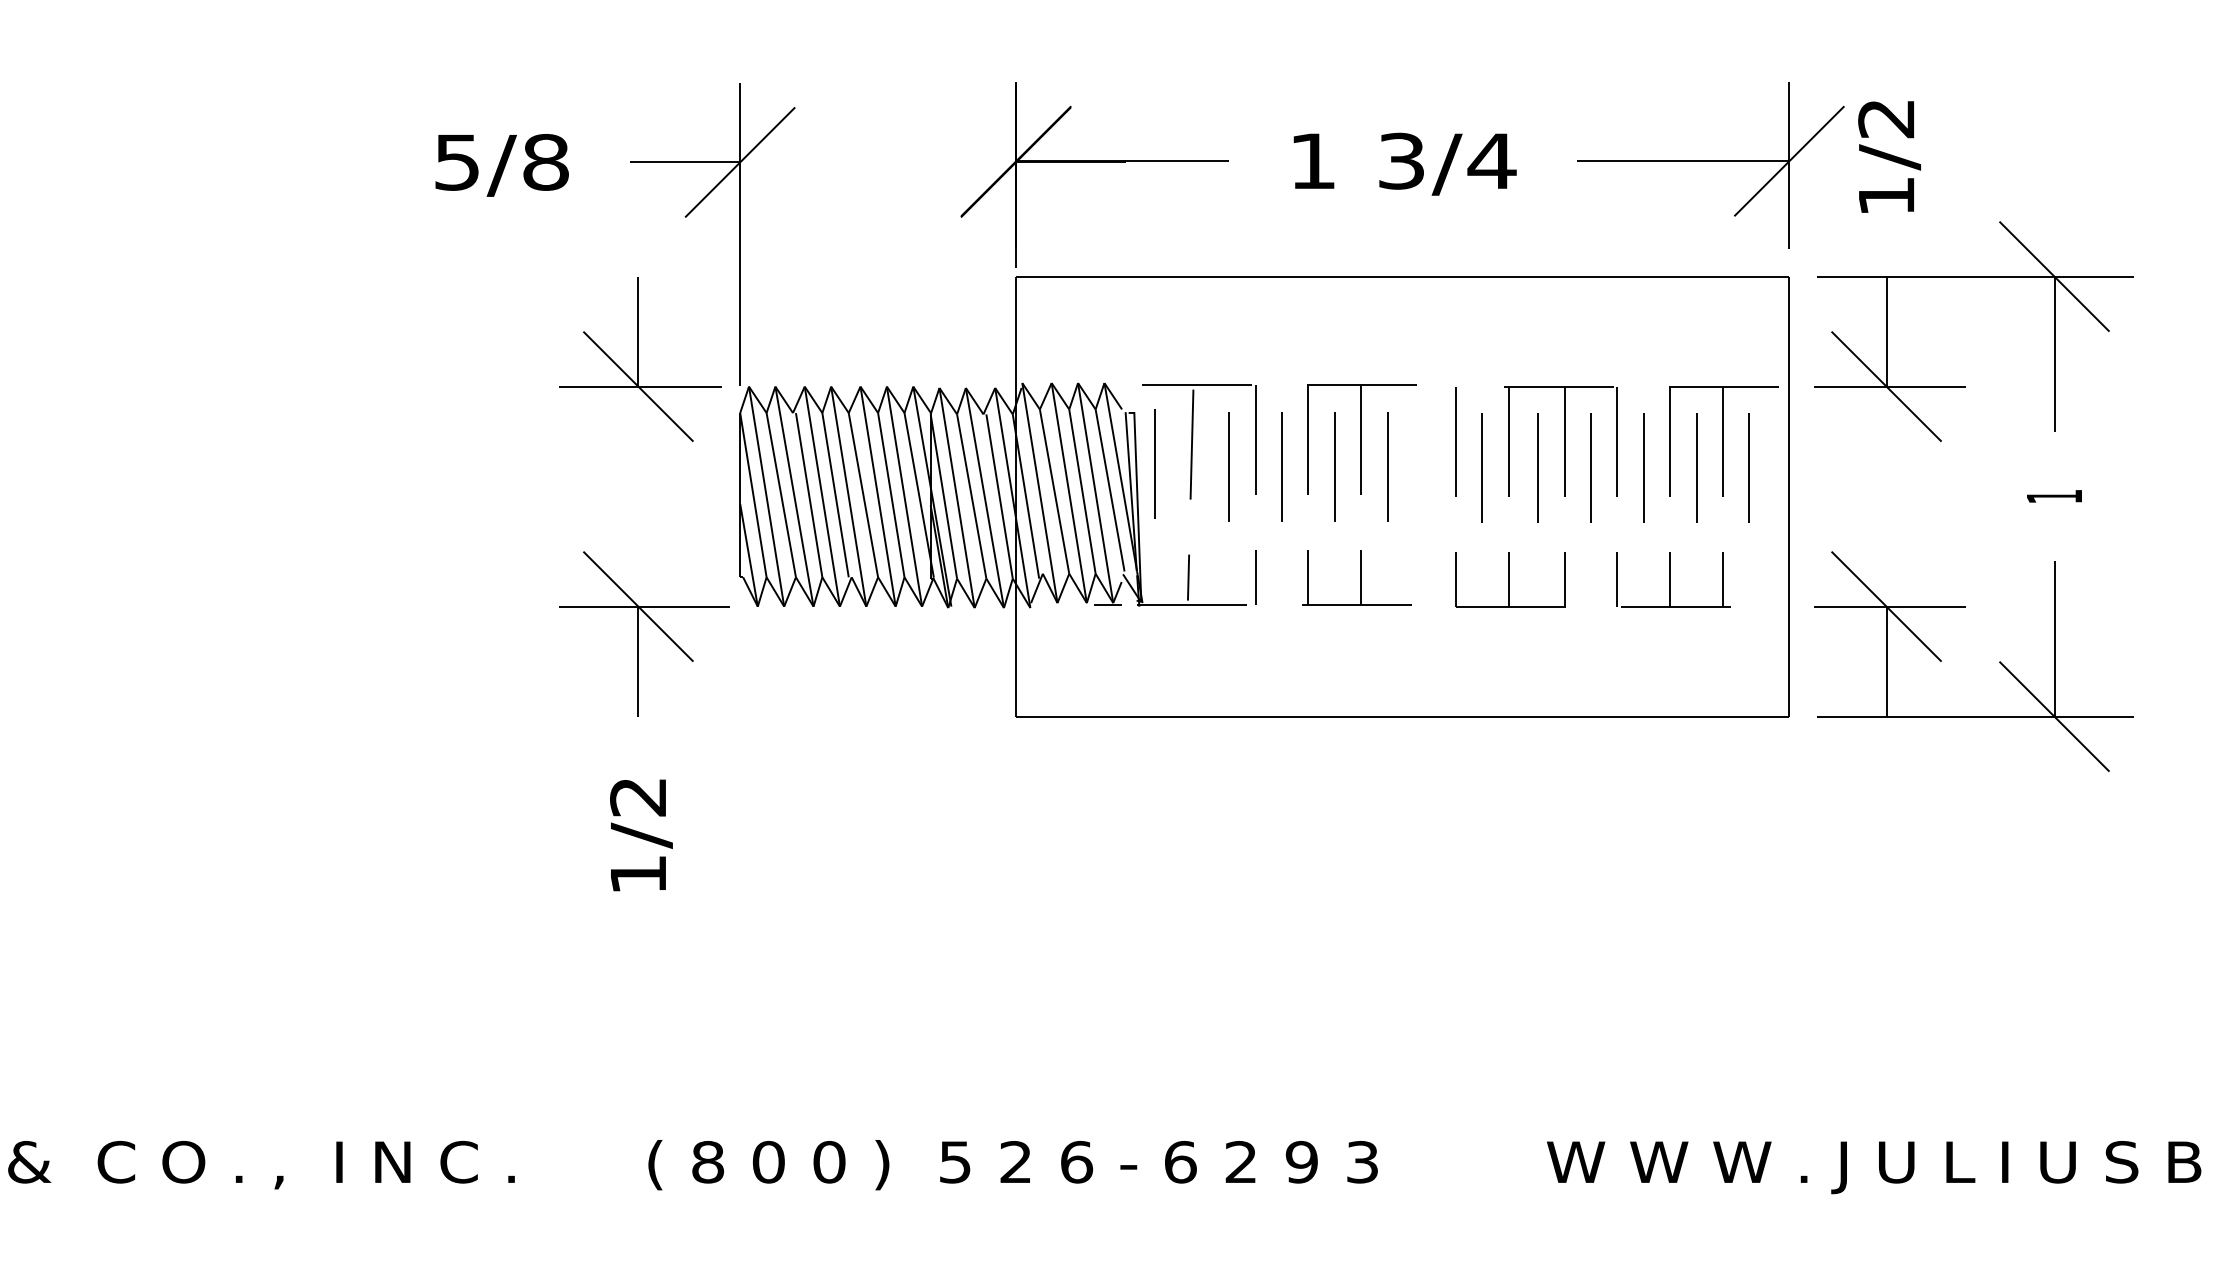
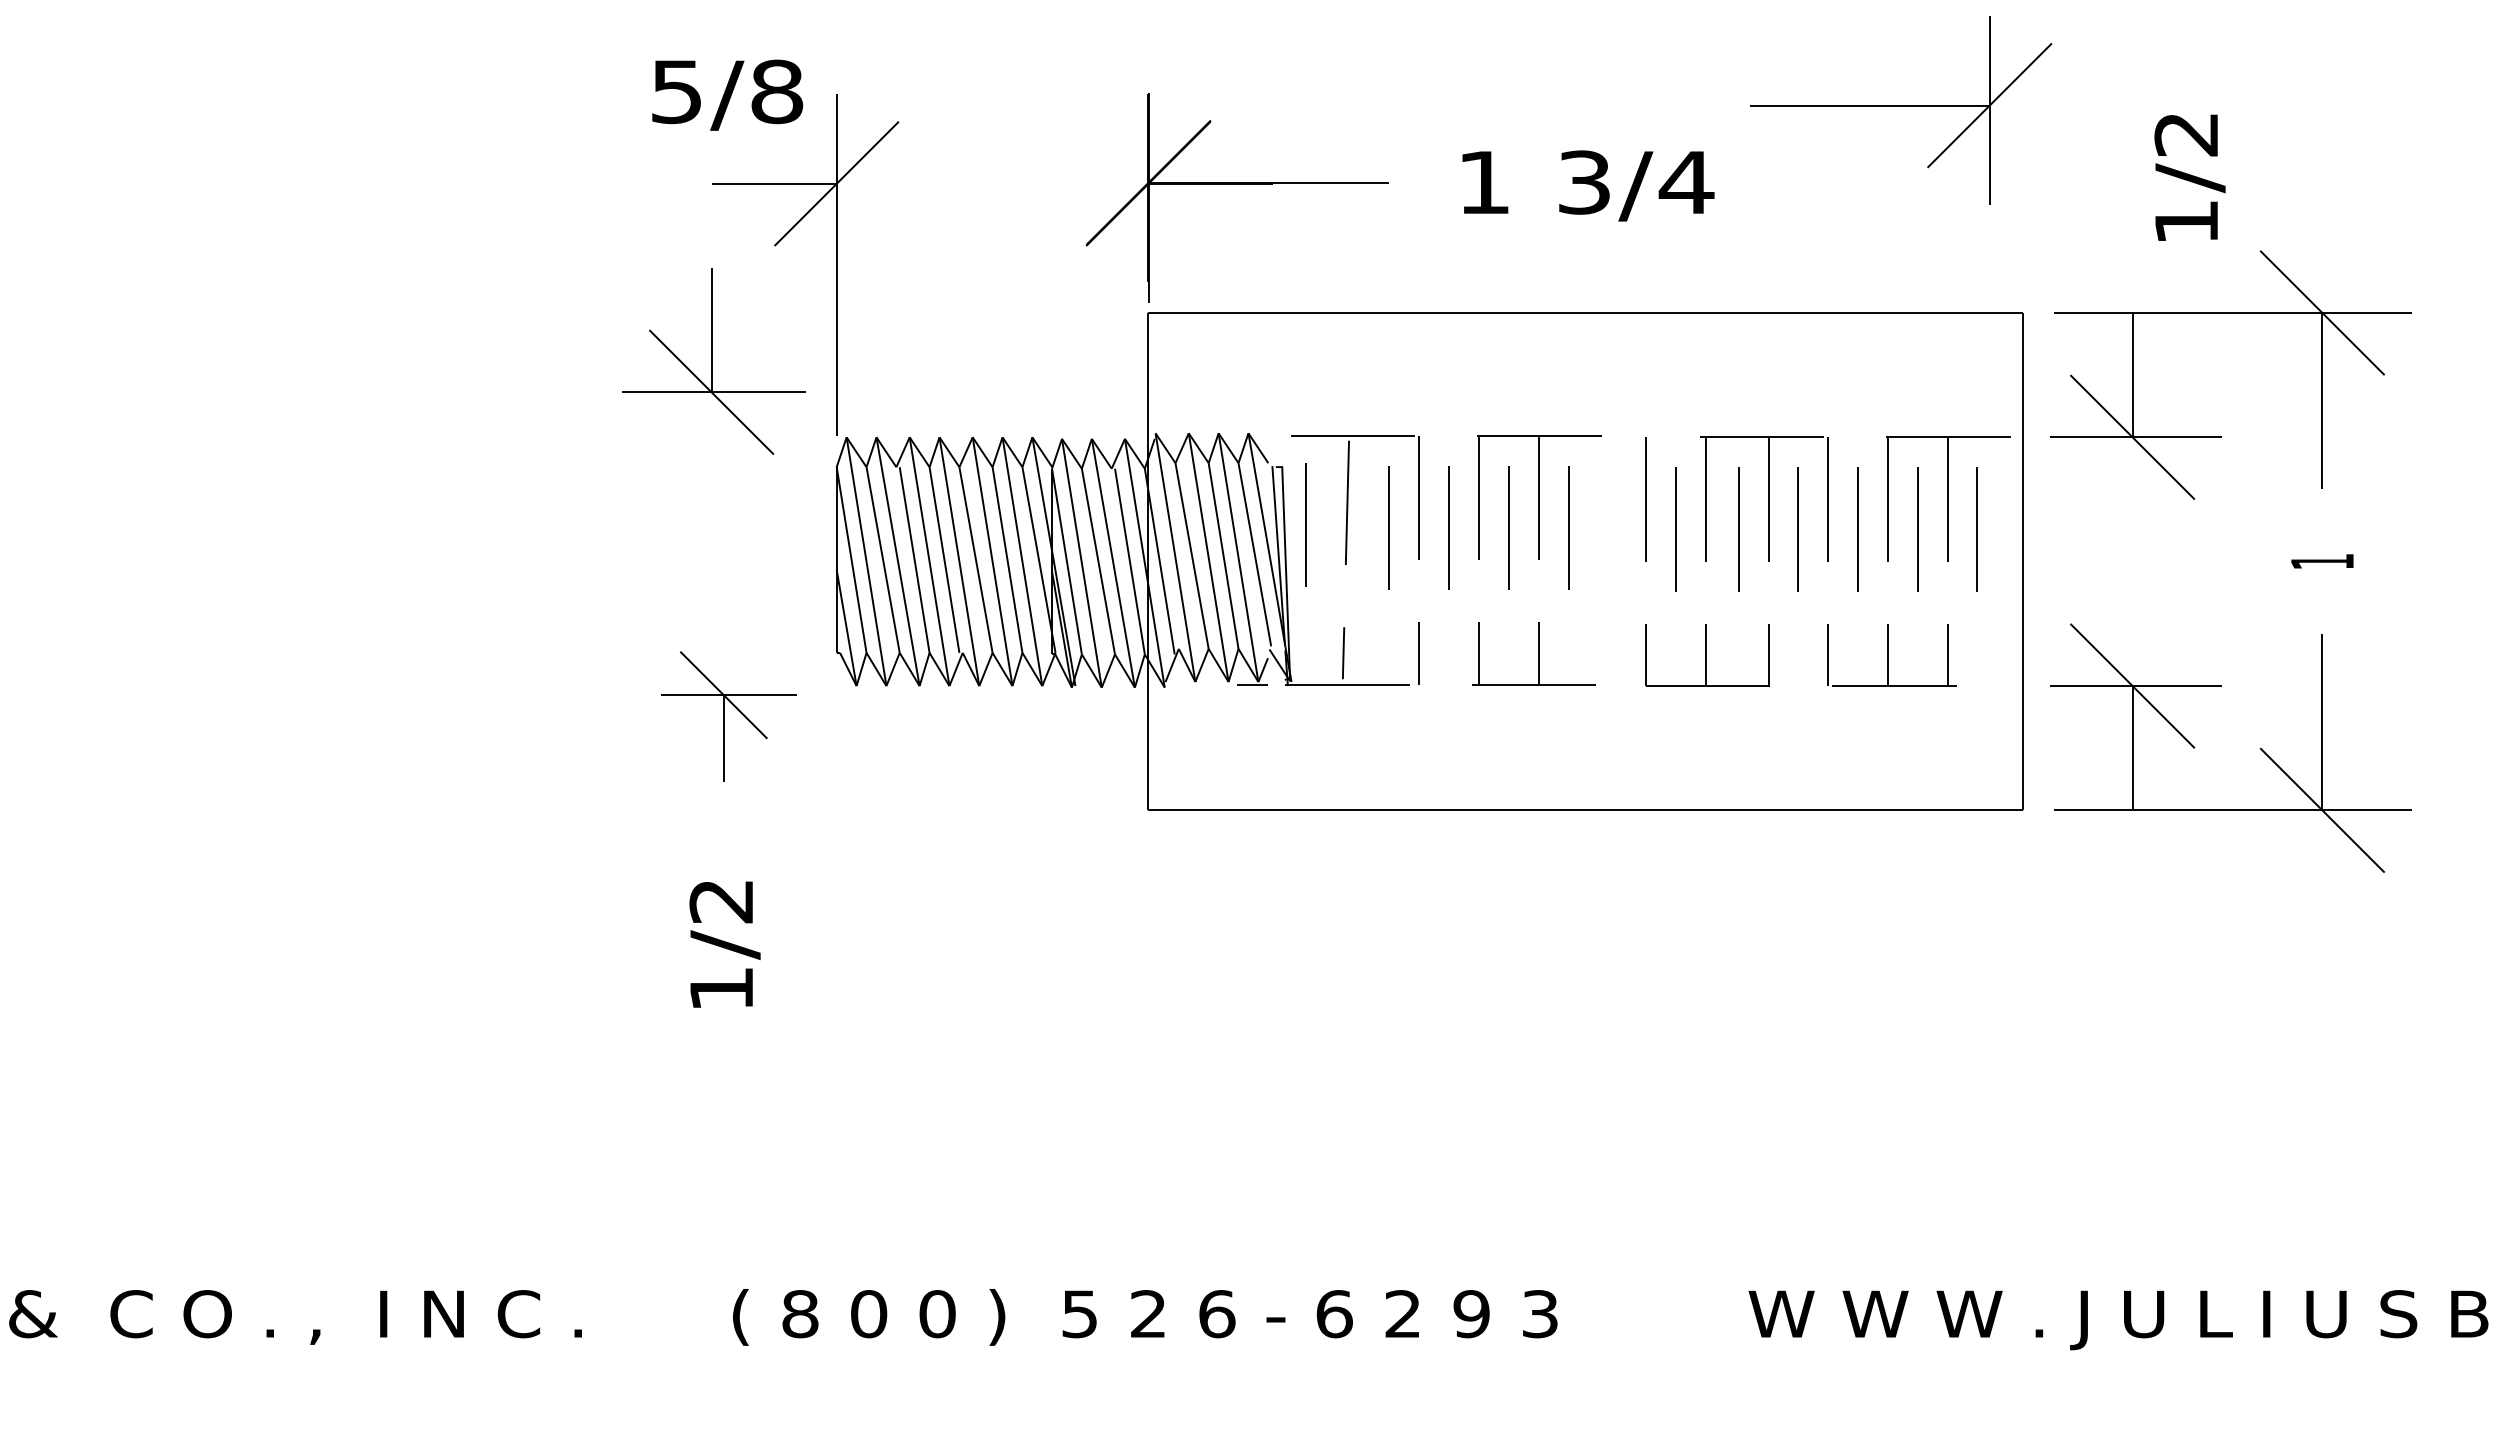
text: (1889, 156) -> (2189, 177), moved
text: (502, 164) -> (727, 94), moved
part: (1711, 165) -> (1901, 110), moved
part: (640, 359) -> (713, 361), moved
part: (644, 633) -> (728, 716), size x0.7

